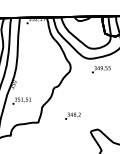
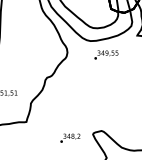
text: (72, 115) -> (69, 137), moved

